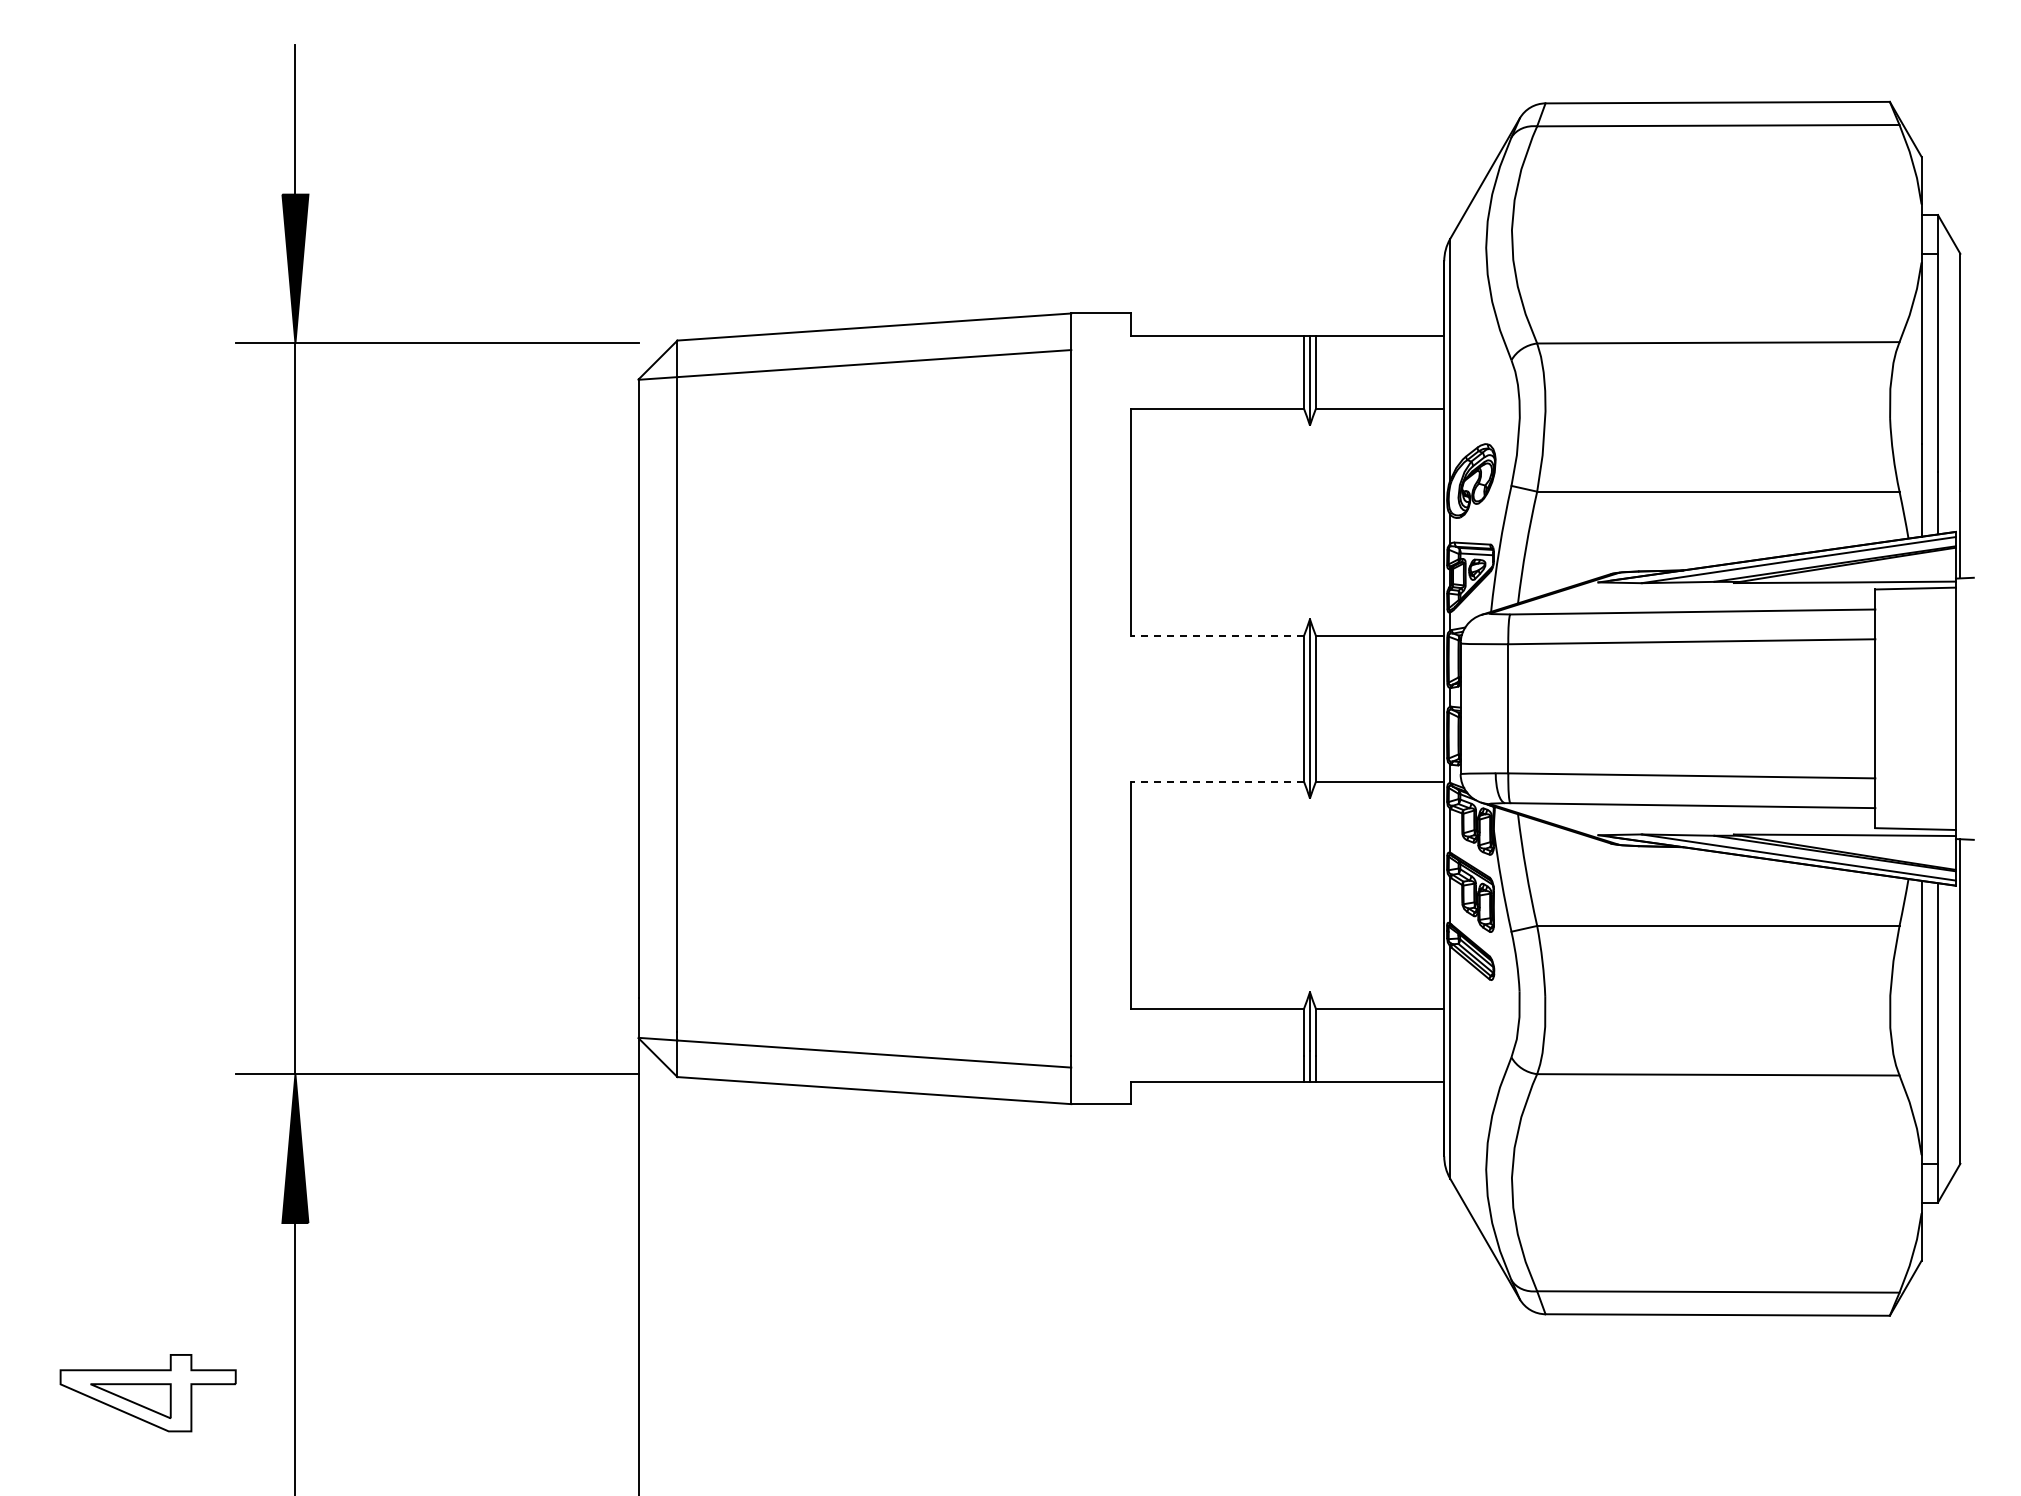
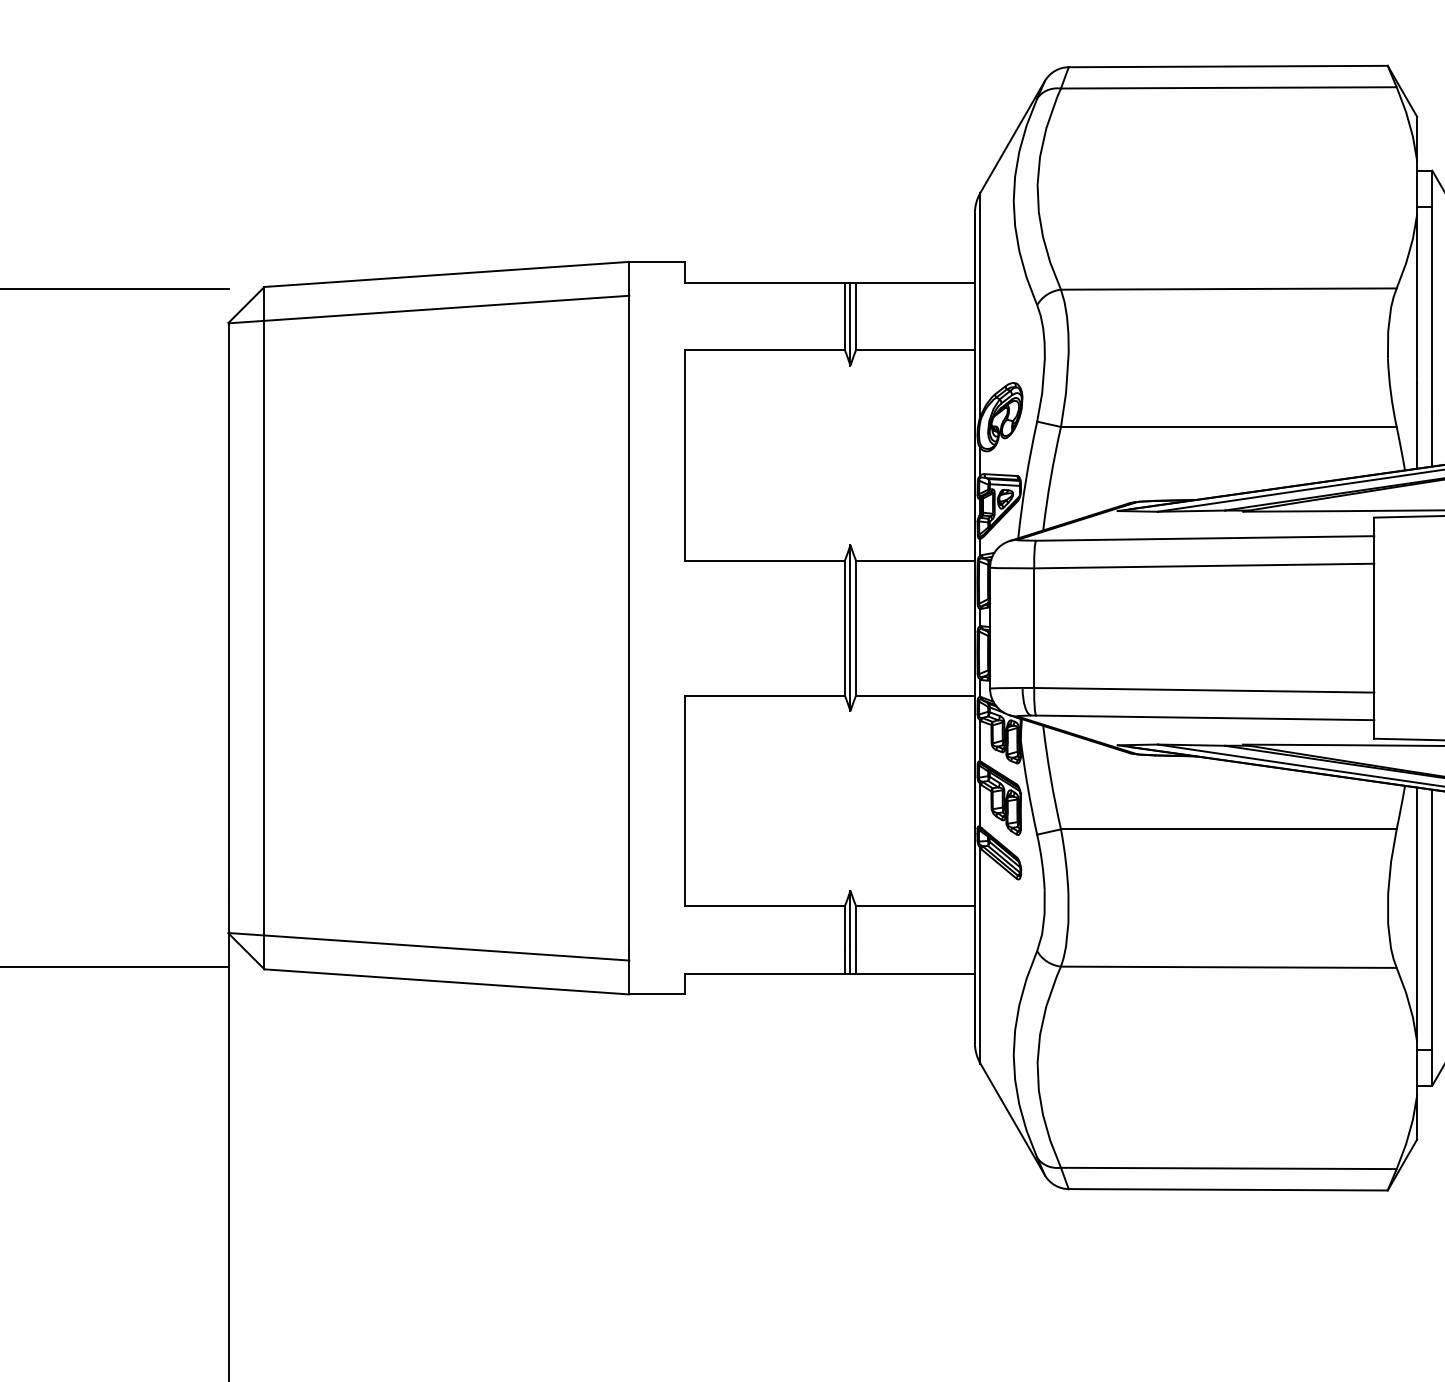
line: (1217, 635) -> (764, 560), dashed -> solid
line: (1217, 781) -> (764, 695), dashed -> solid

